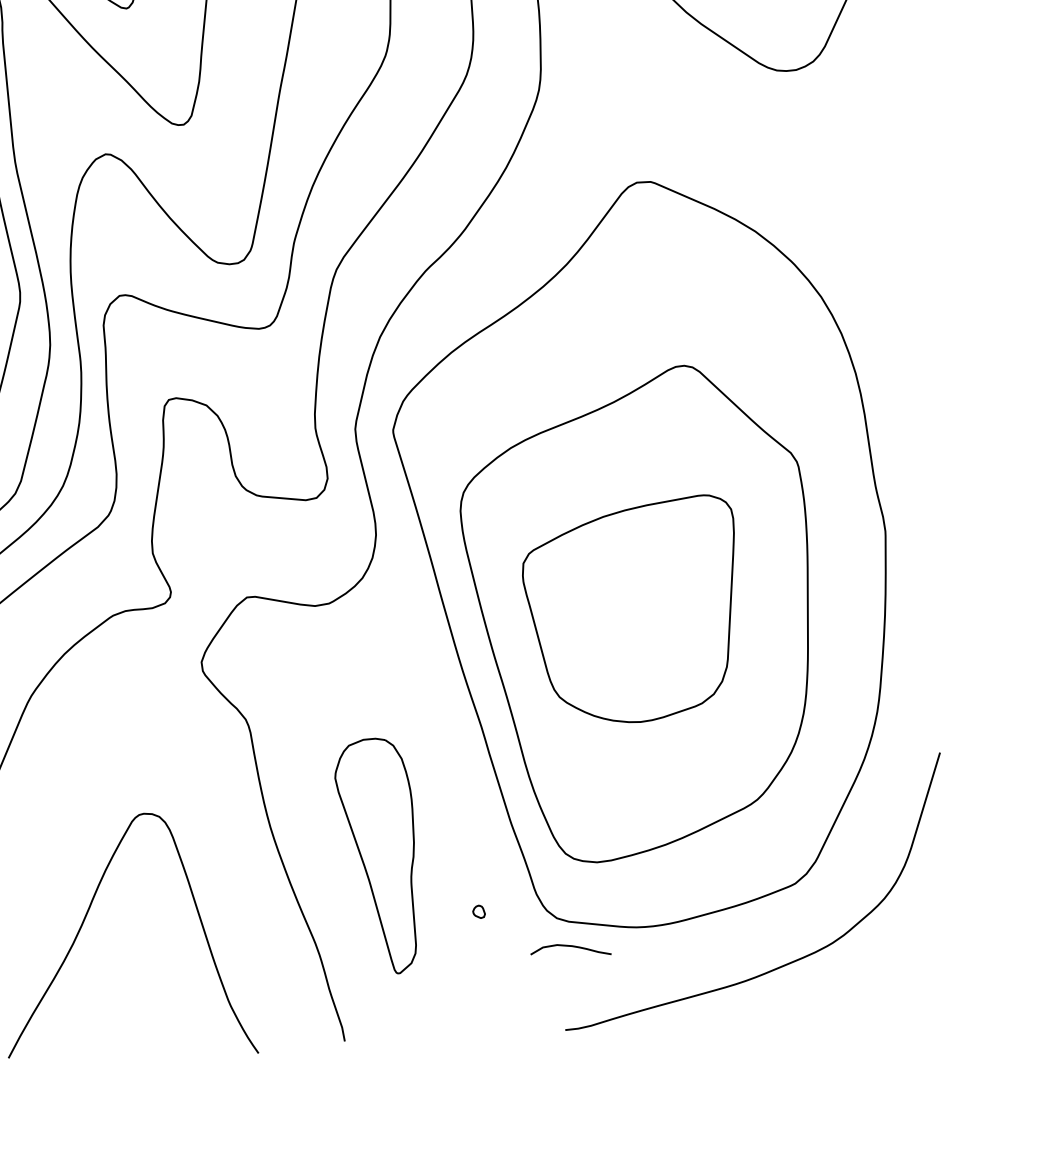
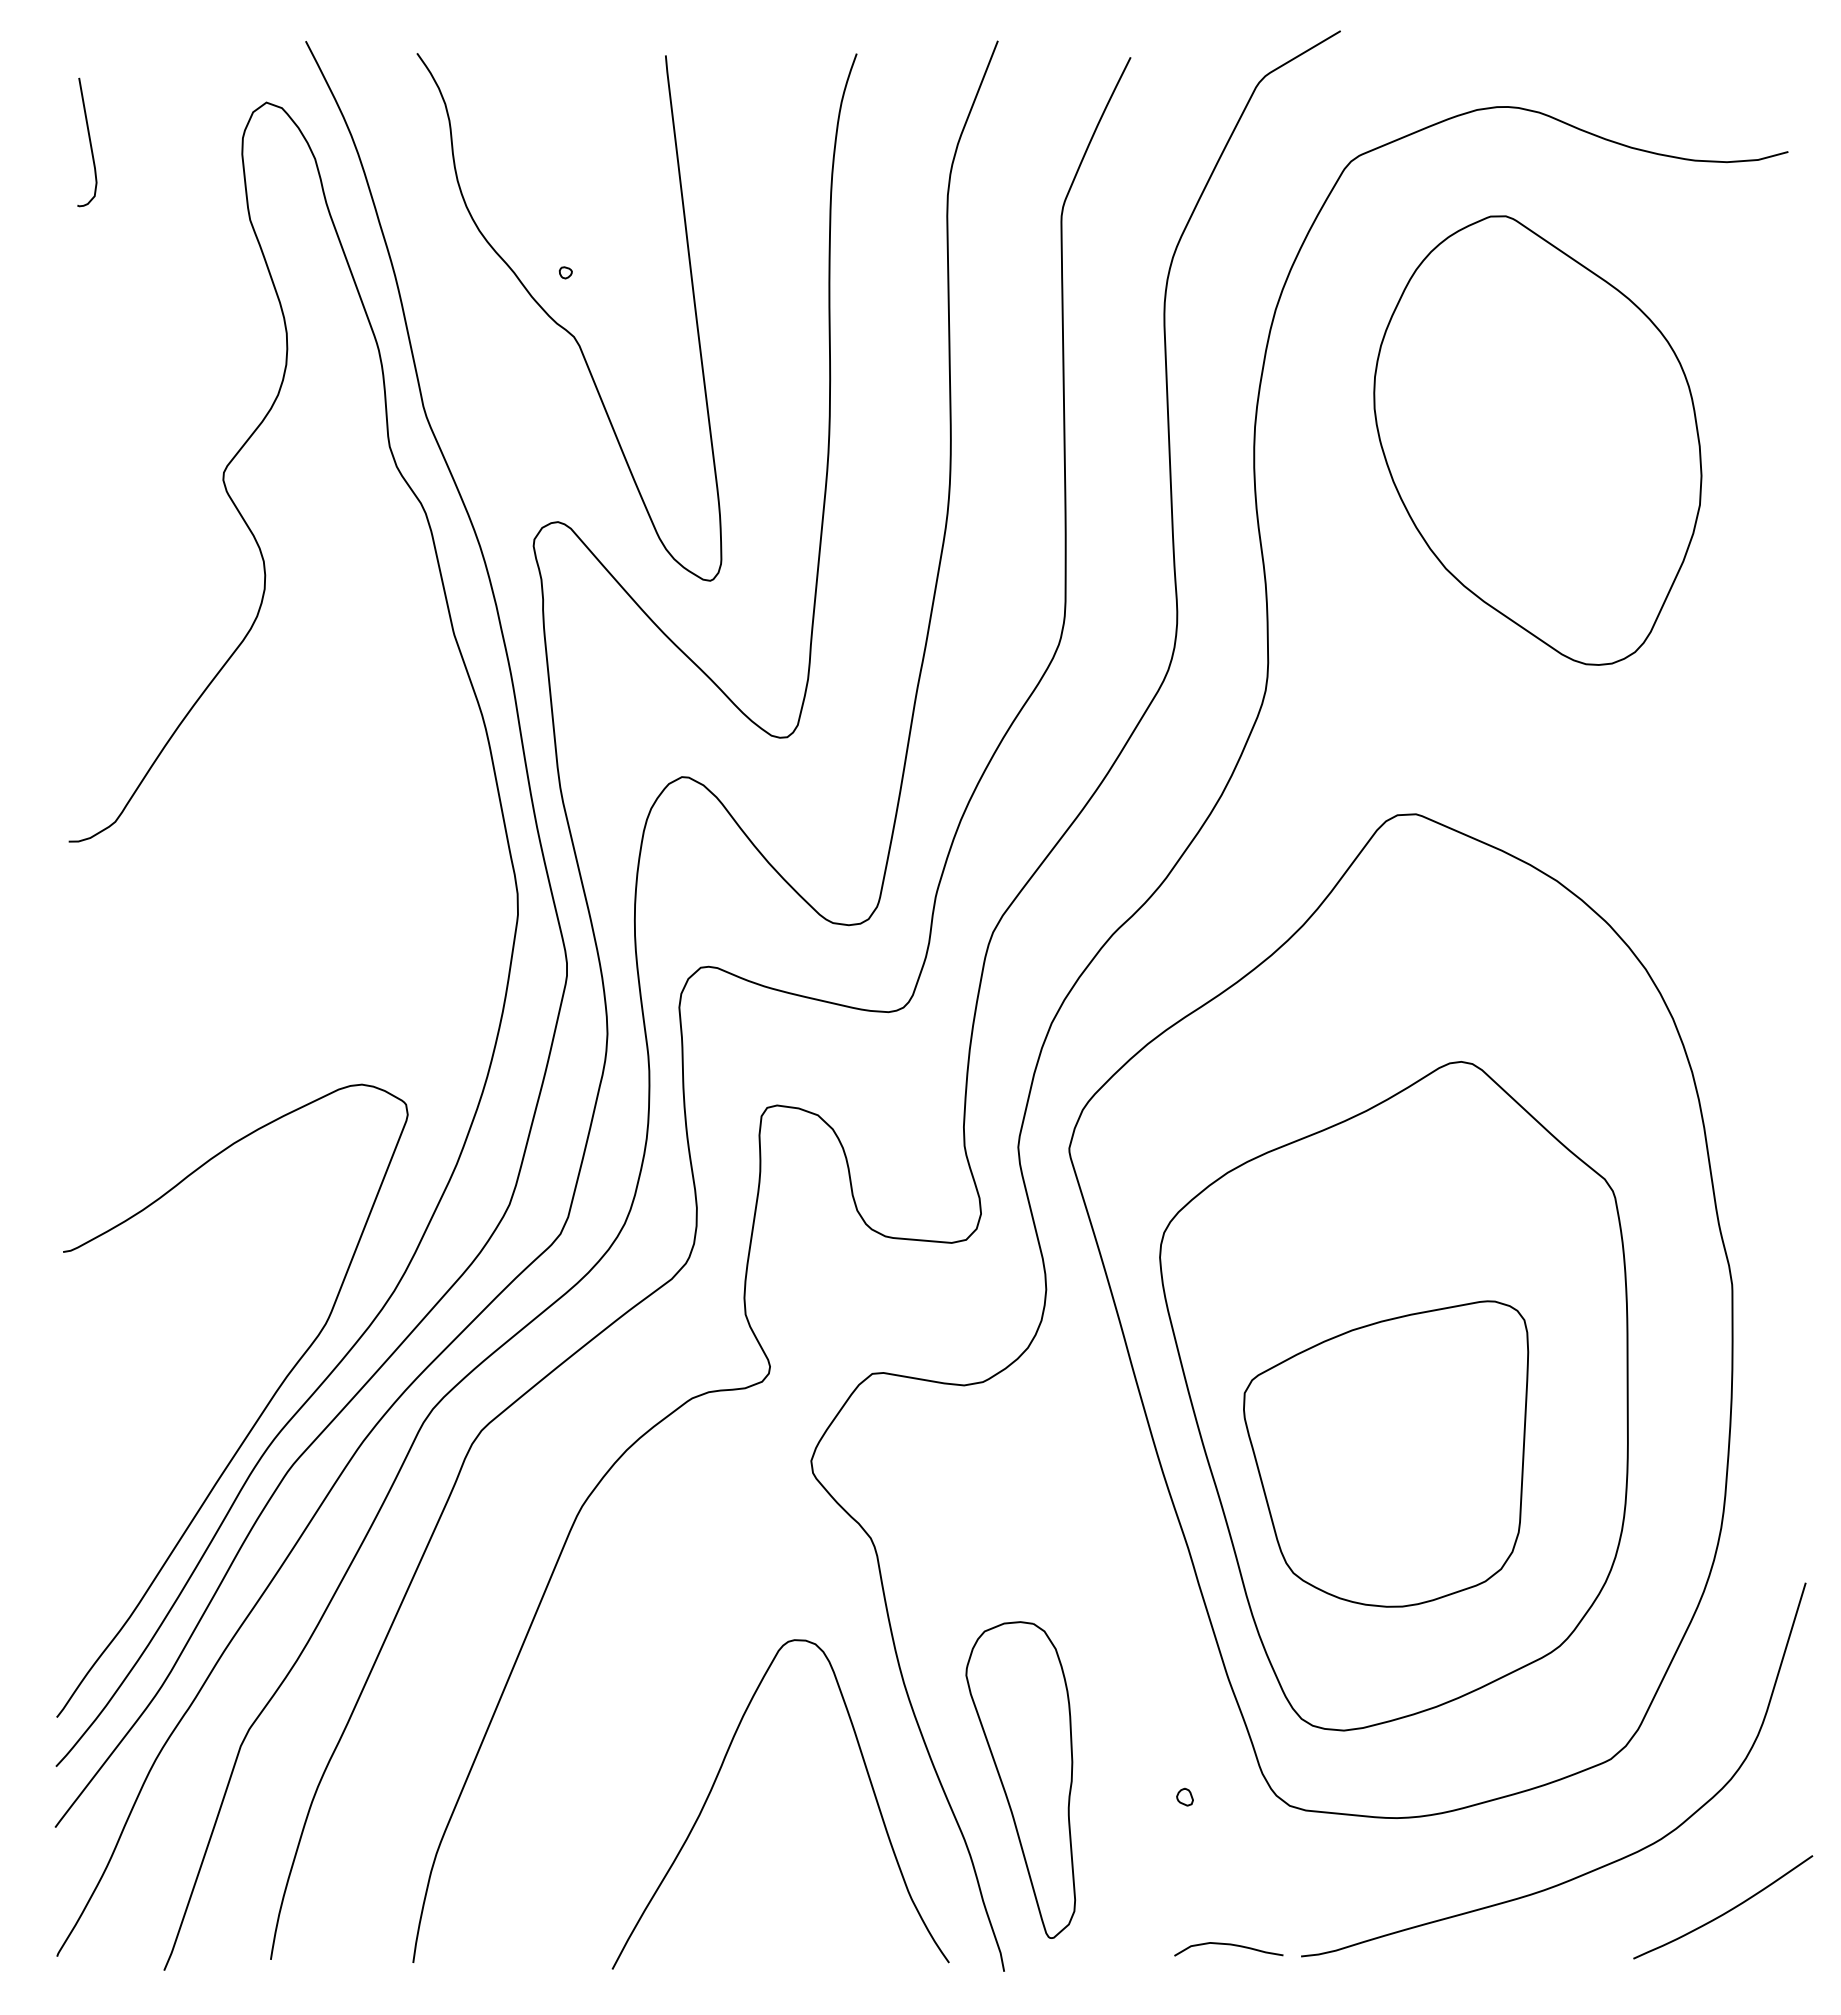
part: (628, 608) -> (1386, 1453), moved
part: (375, 855) -> (1020, 1779), moved
curve: (86, 916) -> (717, 1778), moved
curve: (570, 946) -> (1228, 1945), moved
curve: (881, 996) -> (1726, 1911), added

